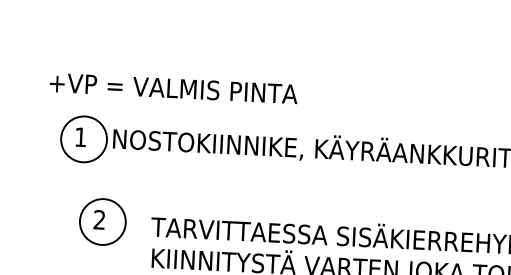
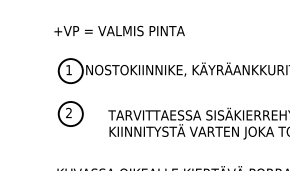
text: (173, 87) -> (119, 30), moved
part: (102, 220) -> (70, 113), moved

